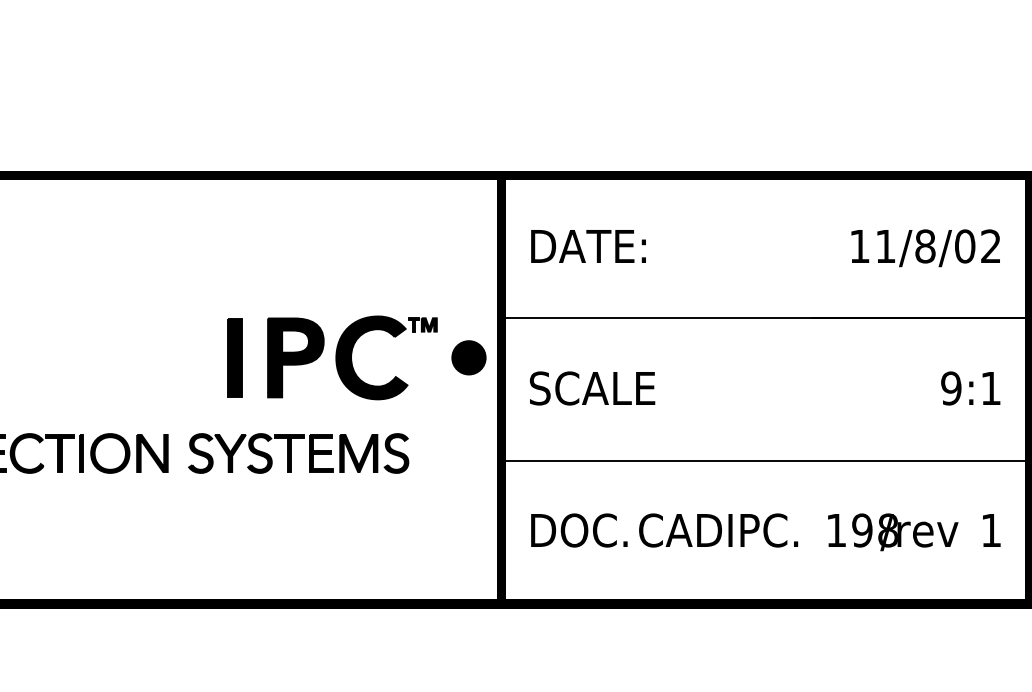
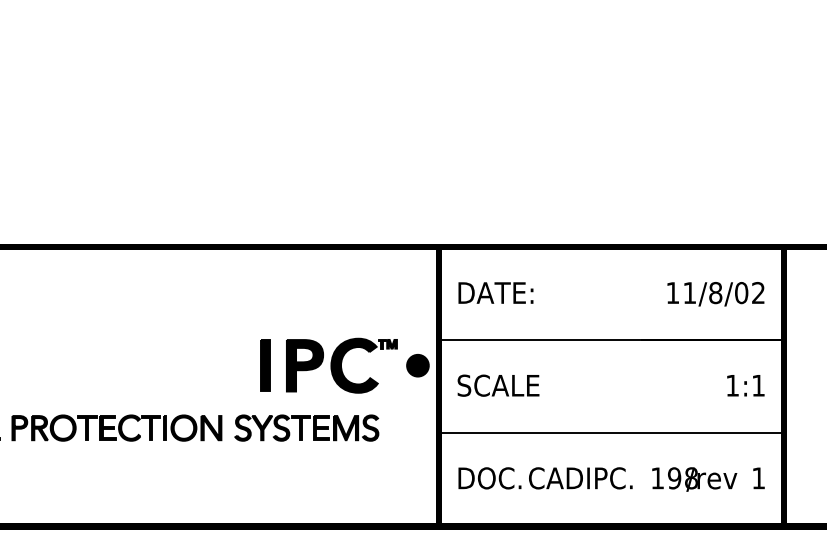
text: (951, 388) -> (732, 385), 9:1 -> 1:1

